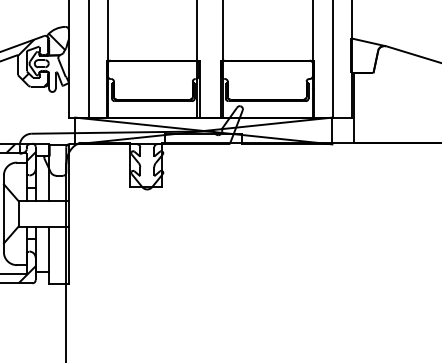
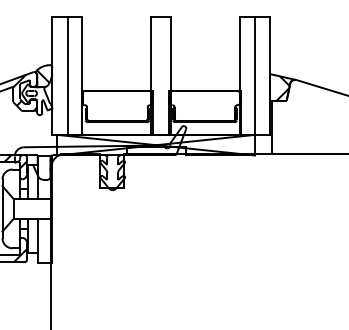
hatch: (368, 57) -> (282, 88), added

